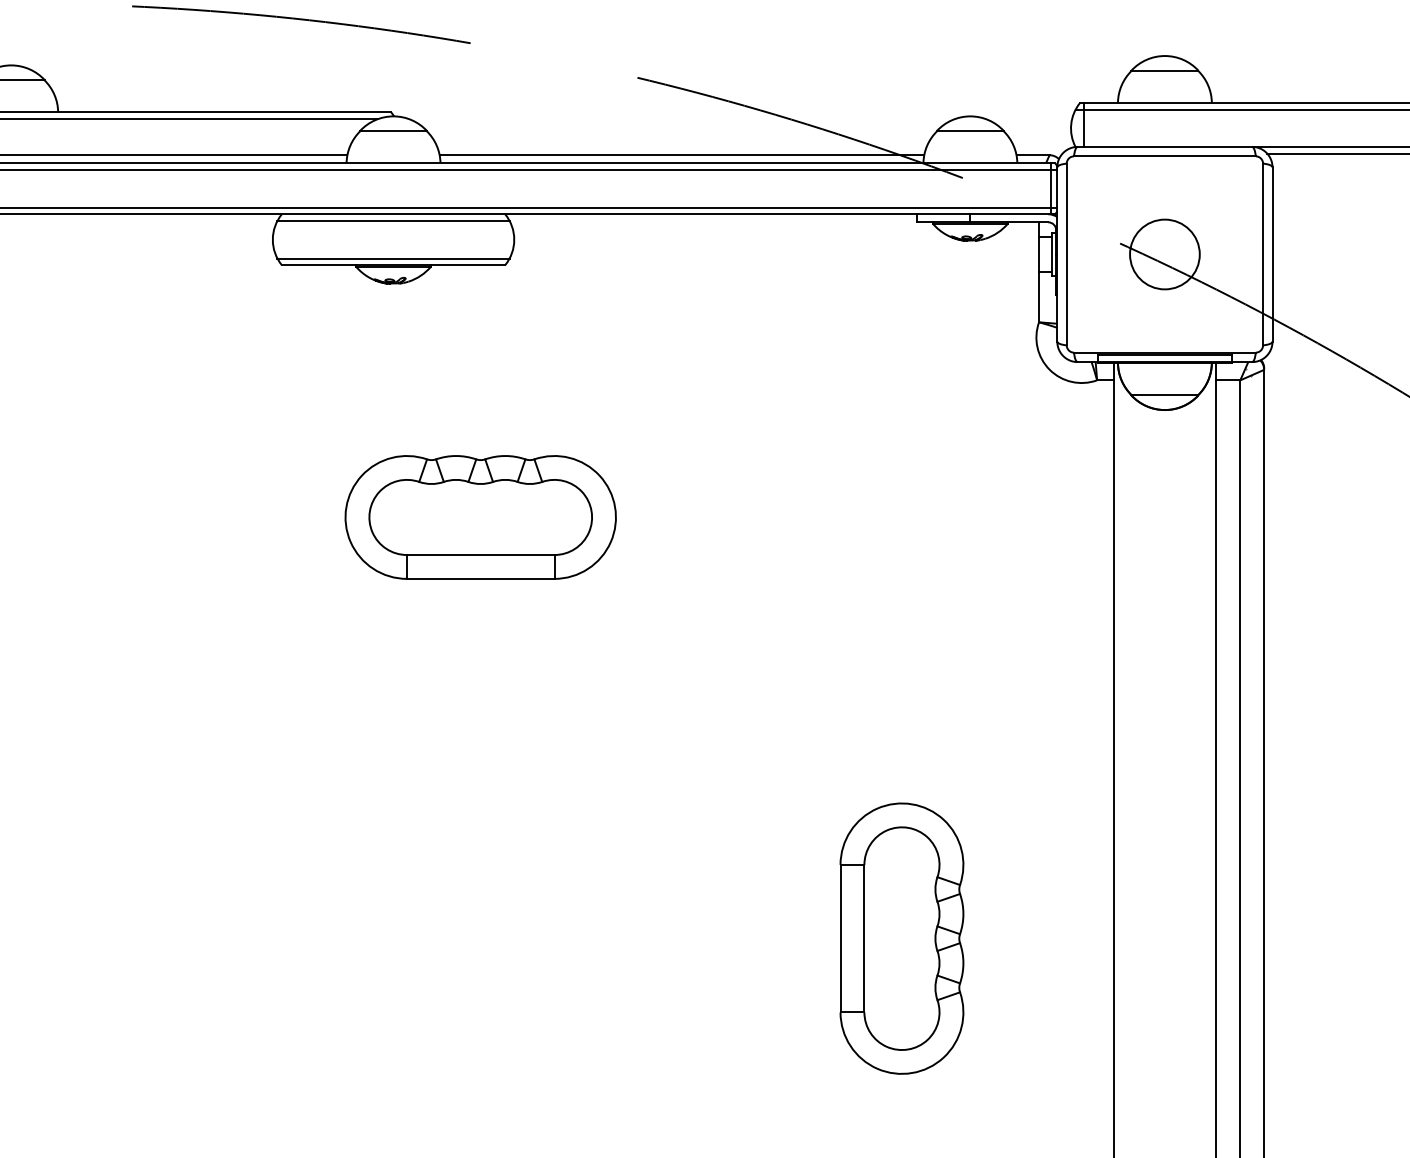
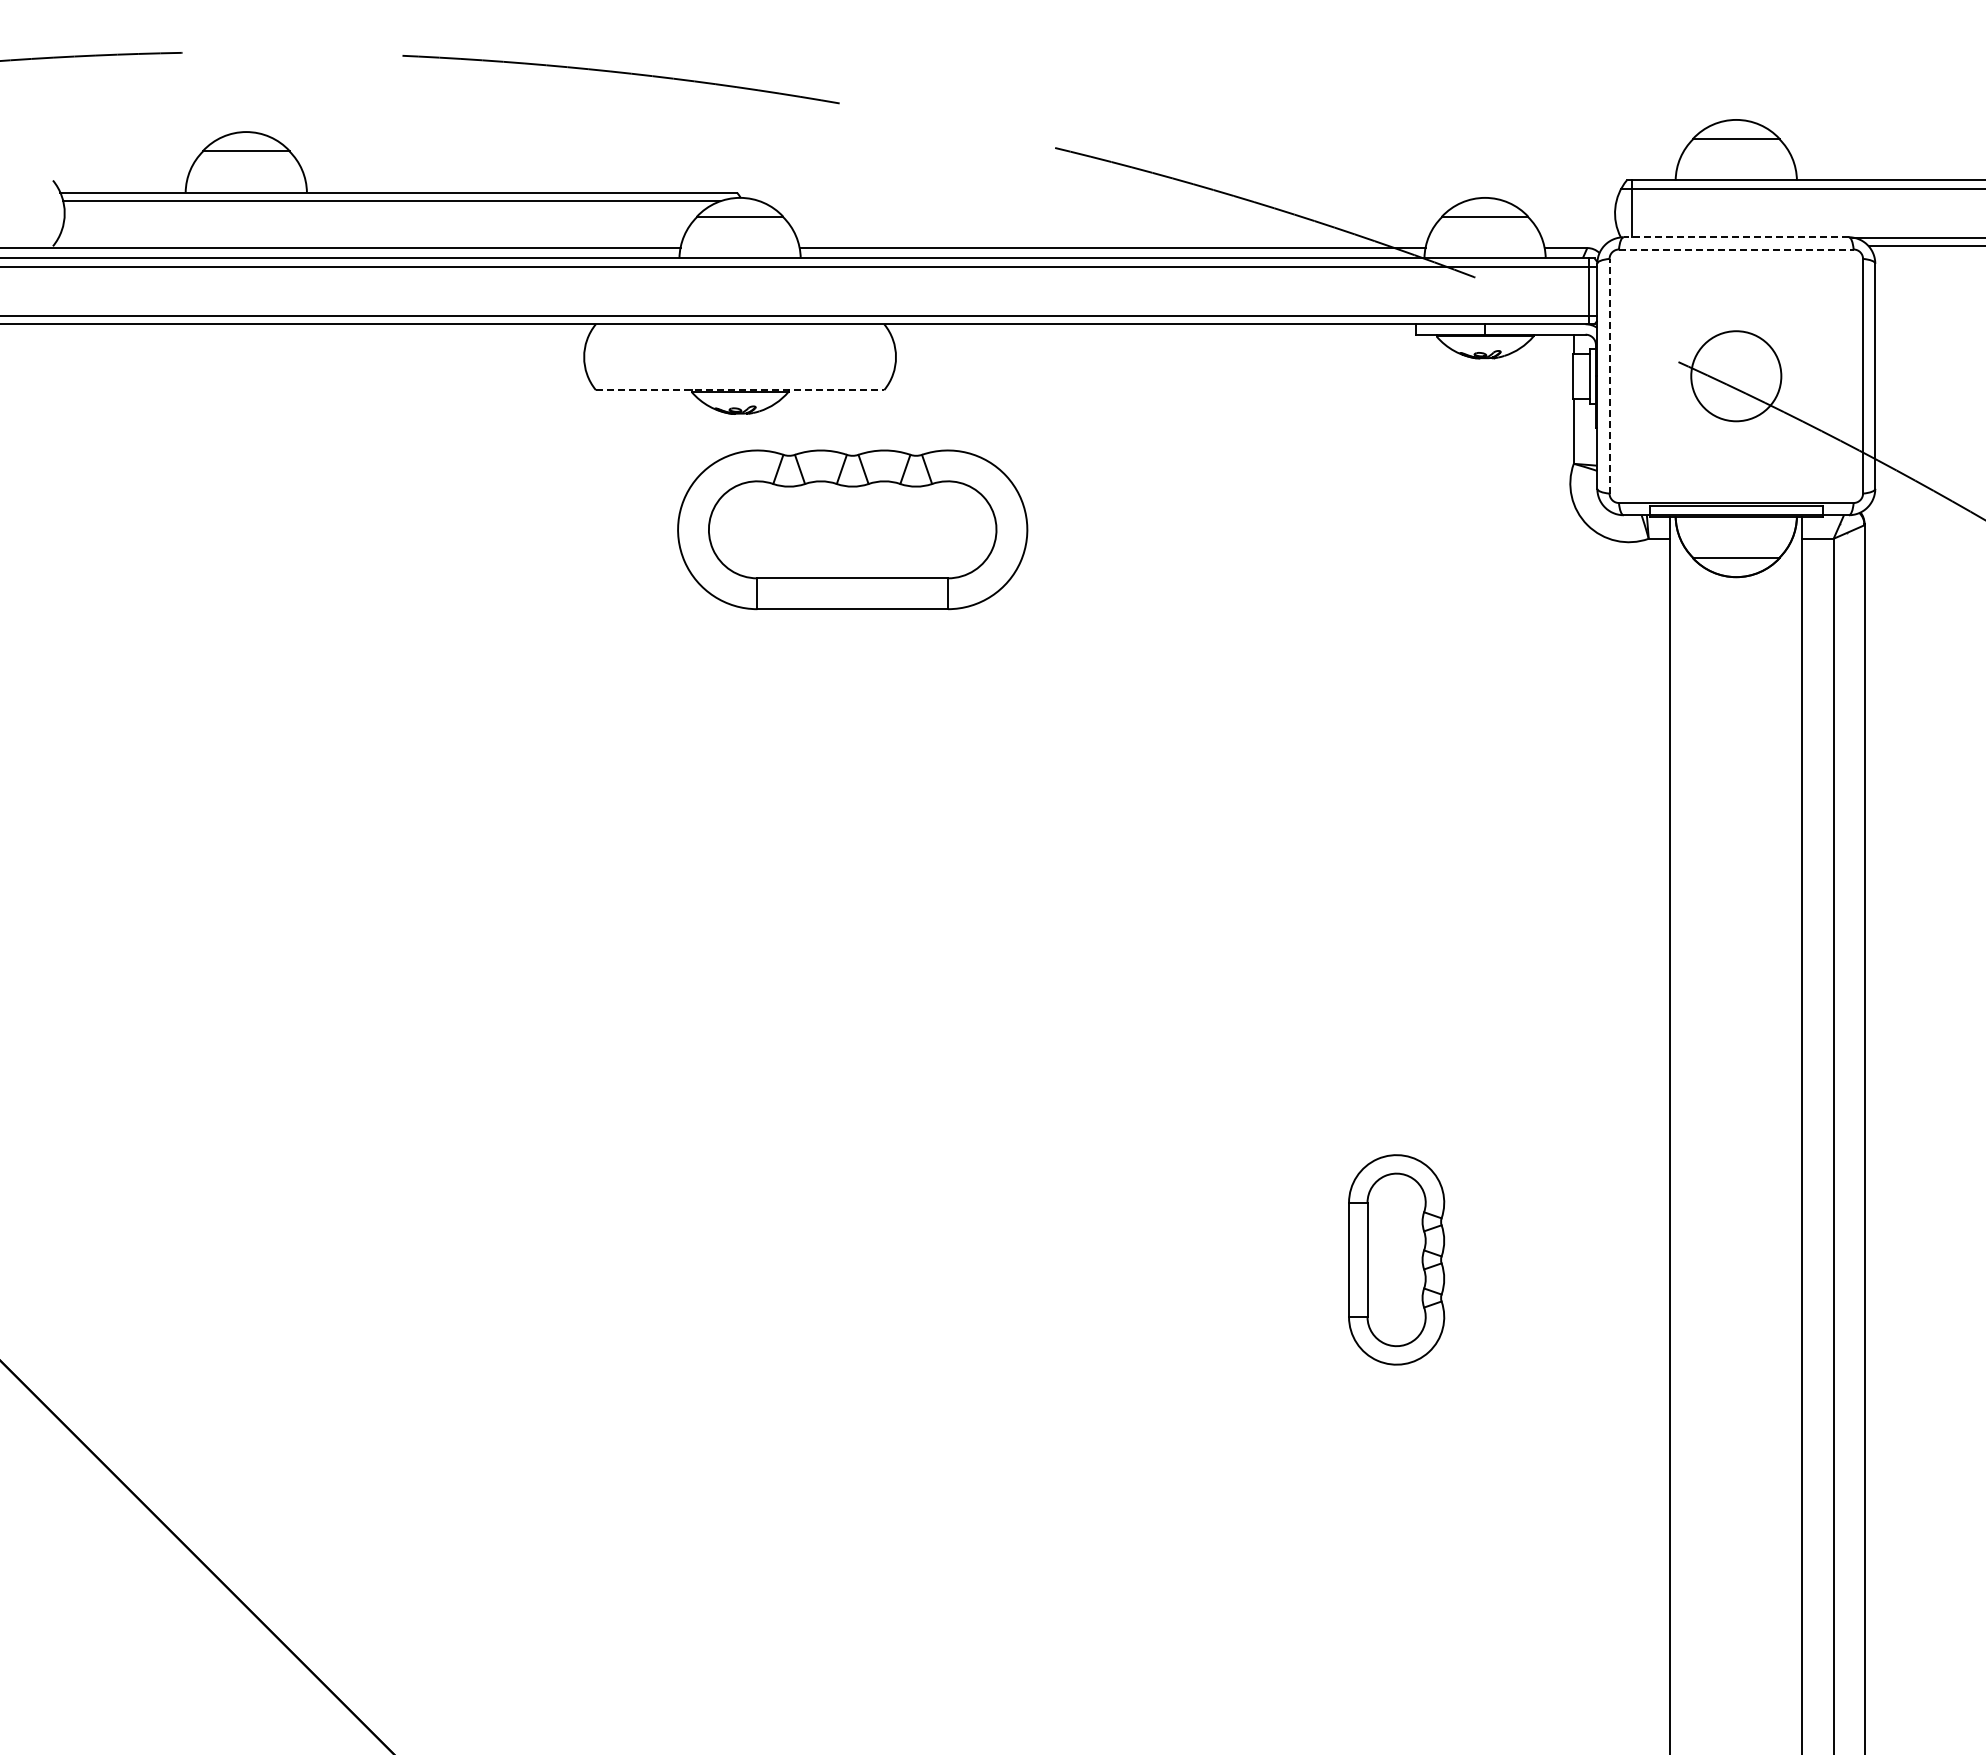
line: (1165, 147) -> (1736, 237), solid -> dashed
line: (1165, 156) -> (1736, 249), solid -> dashed
line: (393, 220) -> (740, 332), removed
line: (1066, 253) -> (1609, 375), solid -> dashed
line: (393, 258) -> (740, 381), removed
line: (393, 265) -> (740, 390), solid -> dashed
part: (480, 517) -> (852, 529), moved
part: (901, 938) -> (1396, 1259), size x0.6

